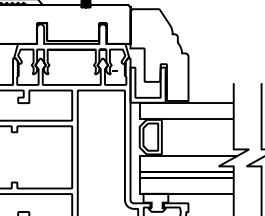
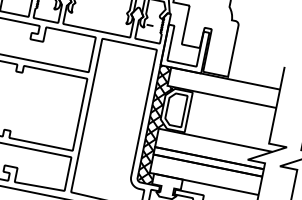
hatch: (137, 152) -> (156, 124), added

